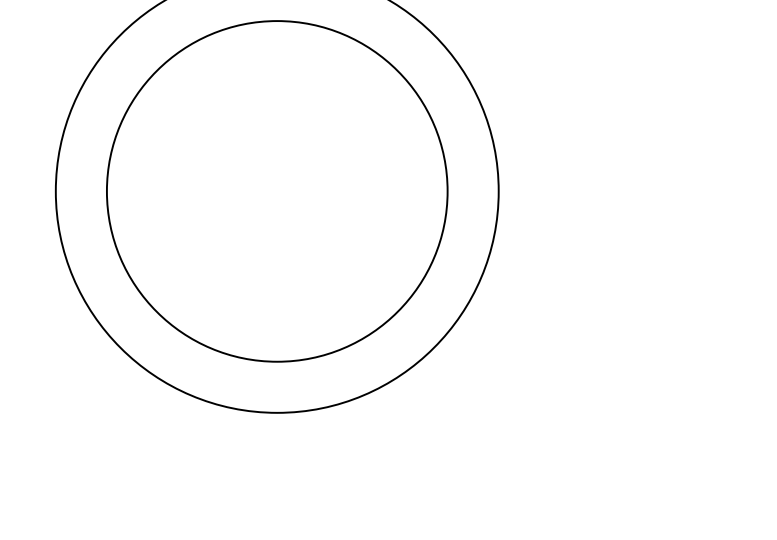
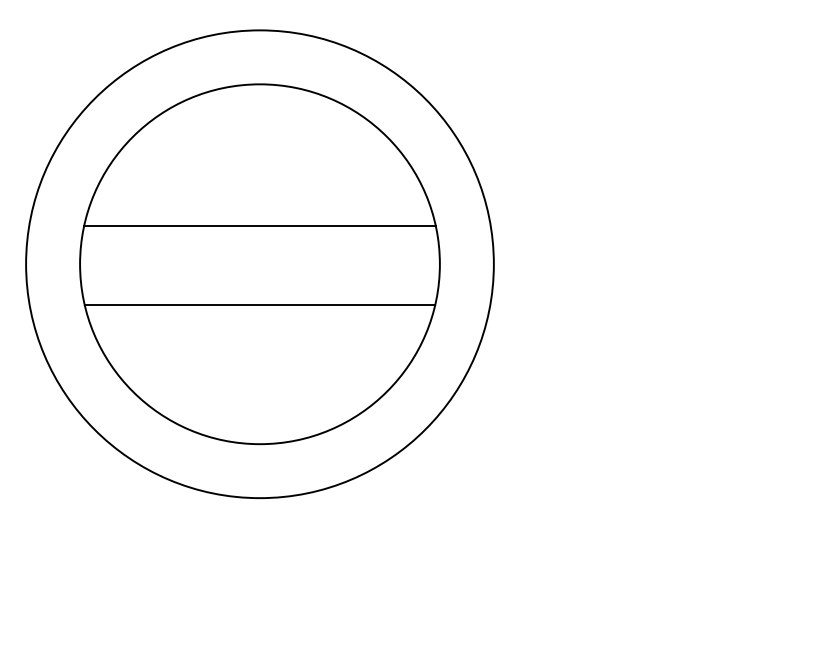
line: (276, 154) -> (259, 225), added
line: (276, 229) -> (259, 304), added

